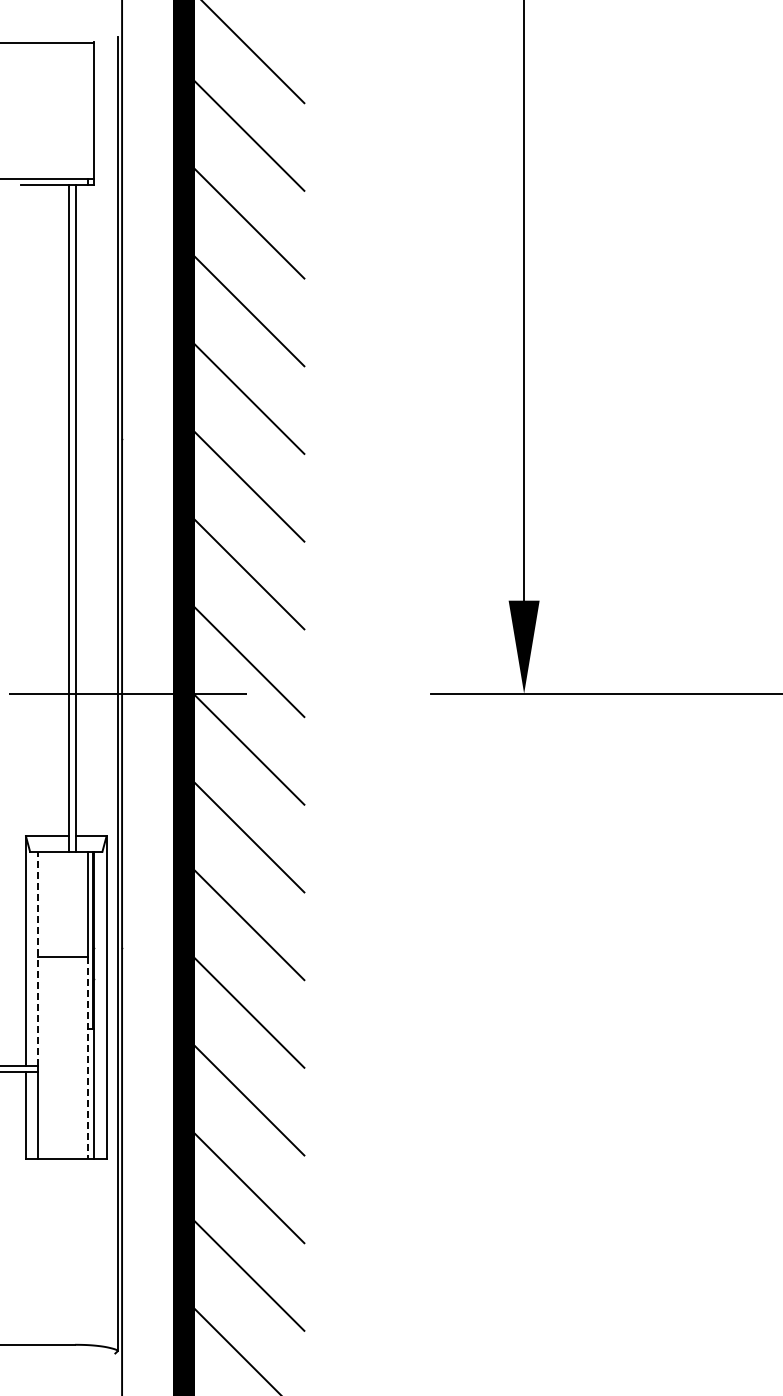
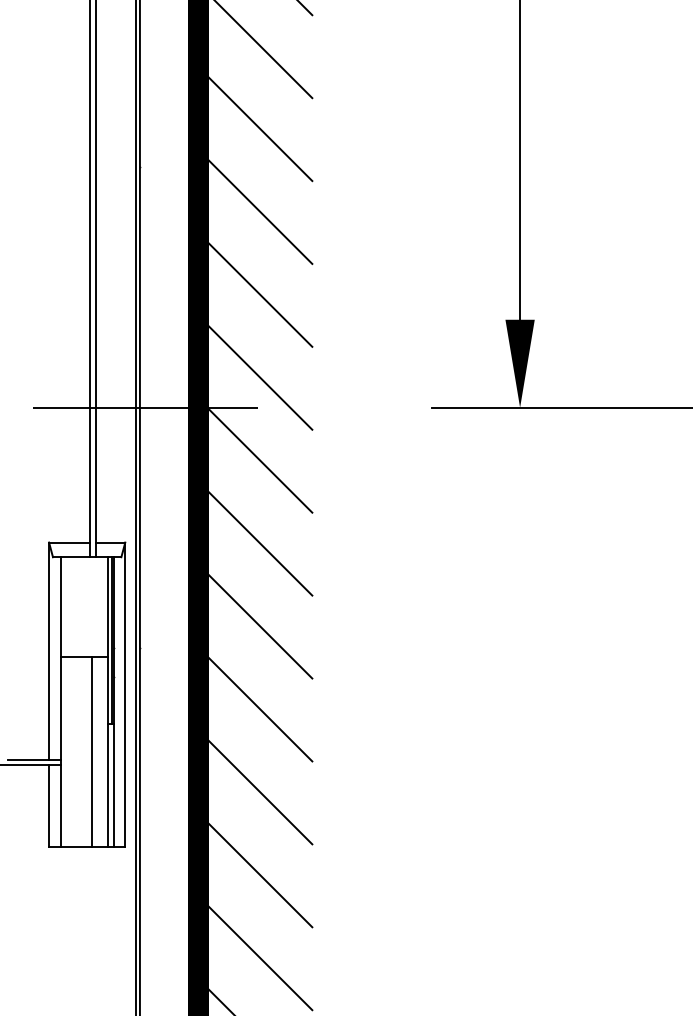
line: (38, 958) -> (60, 658), dashed -> solid
line: (71, 1057) -> (92, 751), added
line: (87, 1058) -> (107, 752), dashed -> solid

